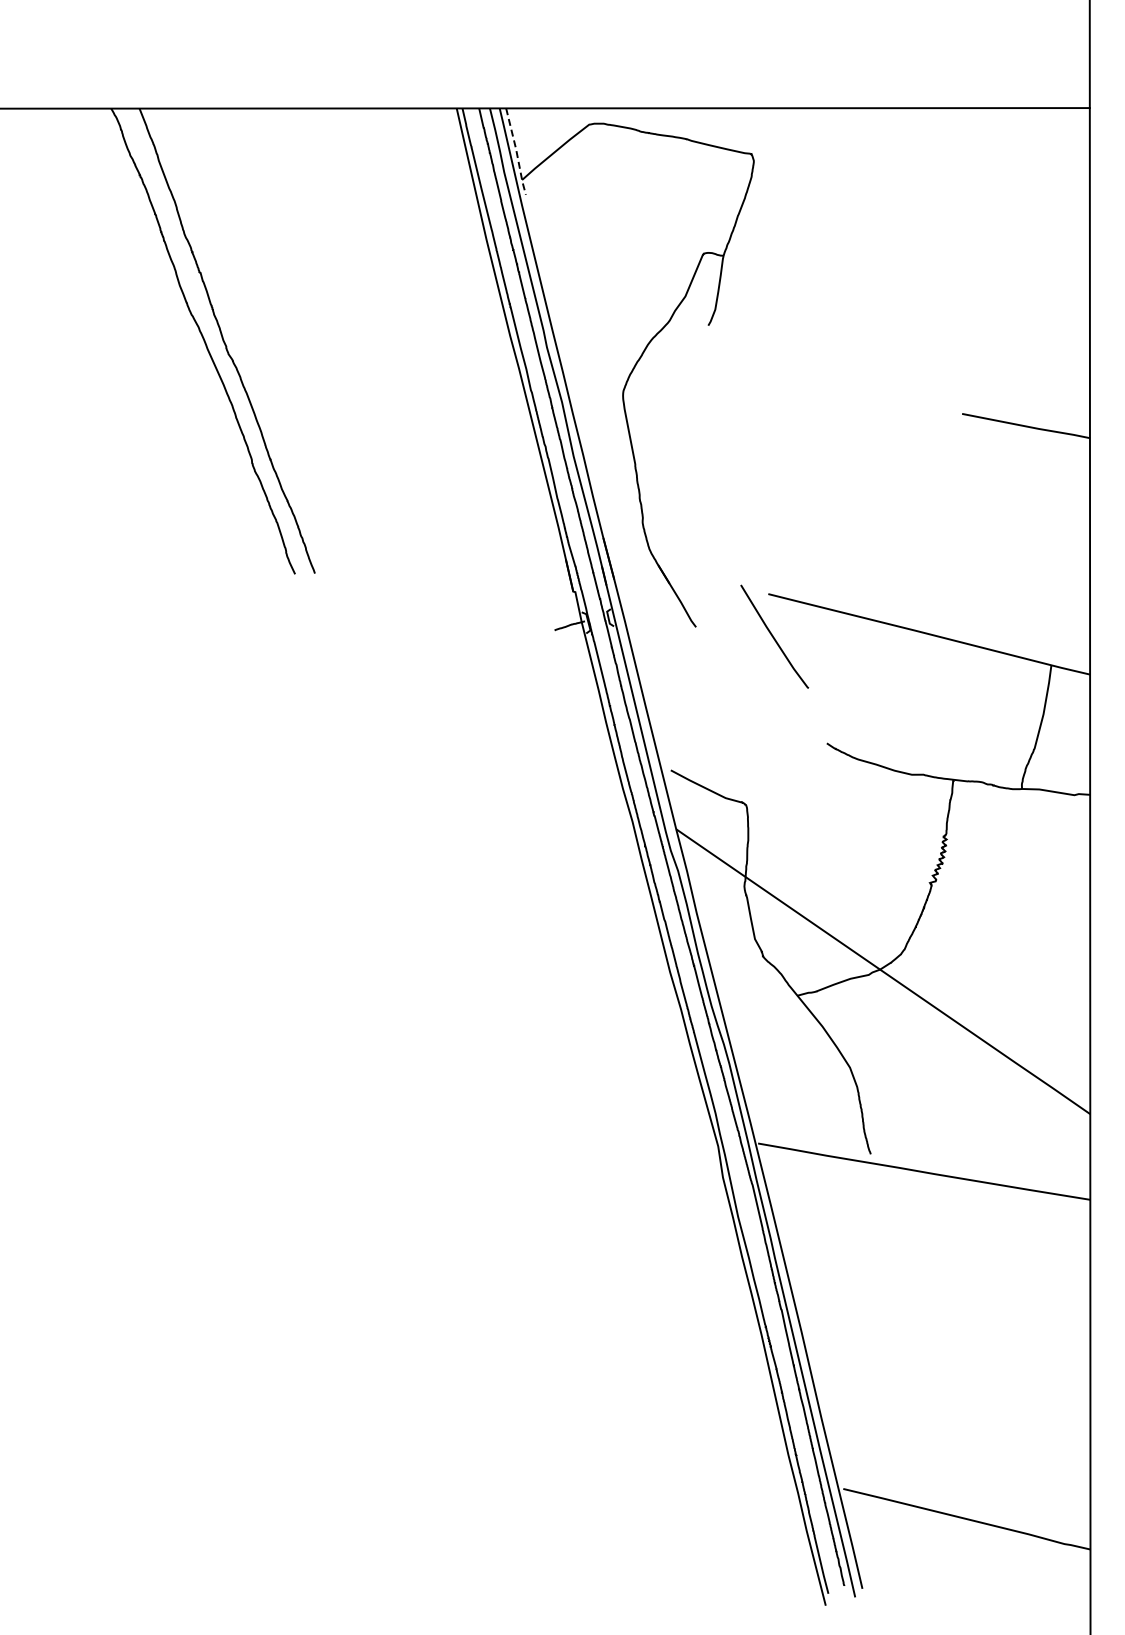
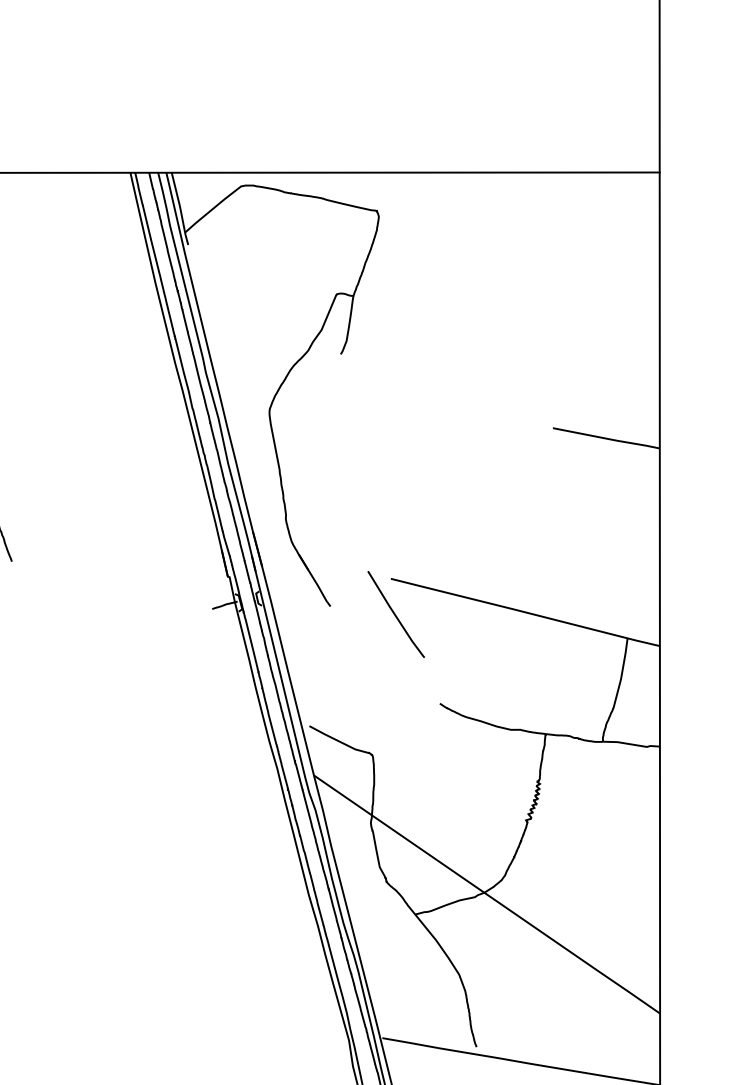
line: (516, 151) -> (180, 208), dashed -> solid

